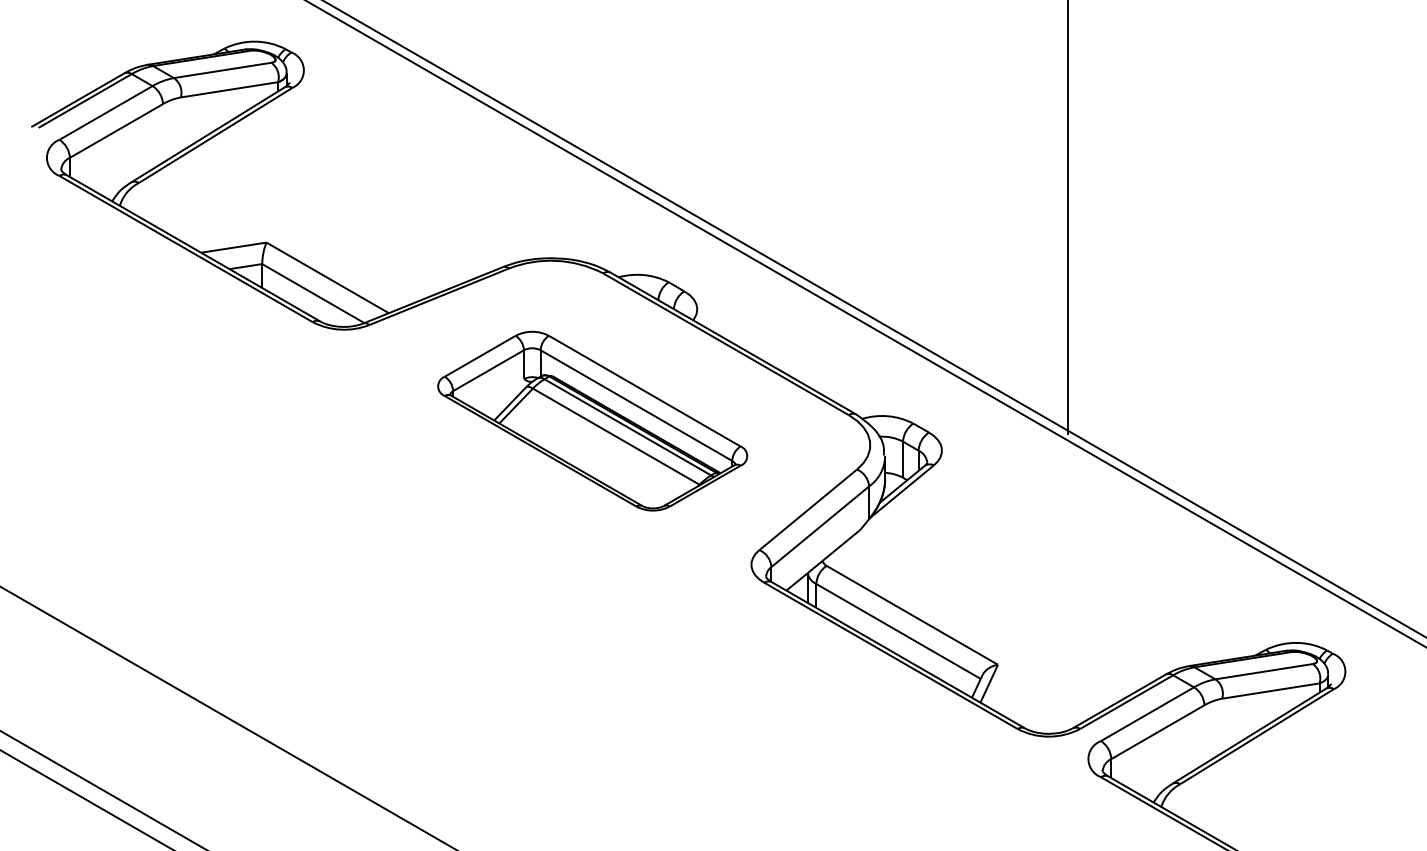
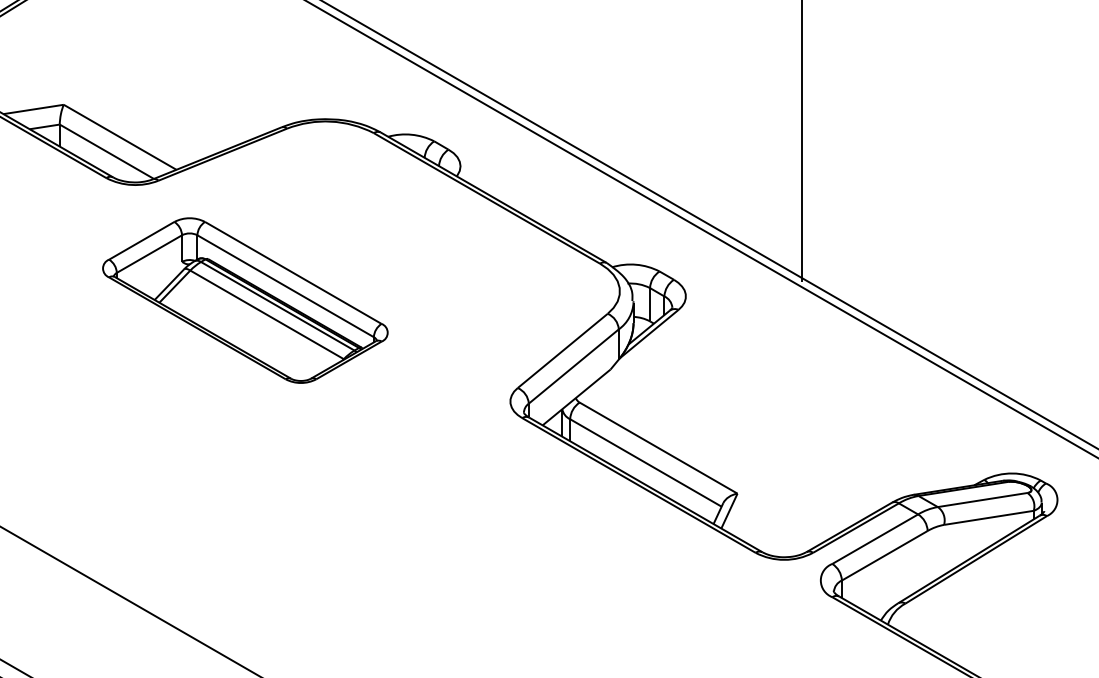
part: (592, 420) -> (245, 299), moved

